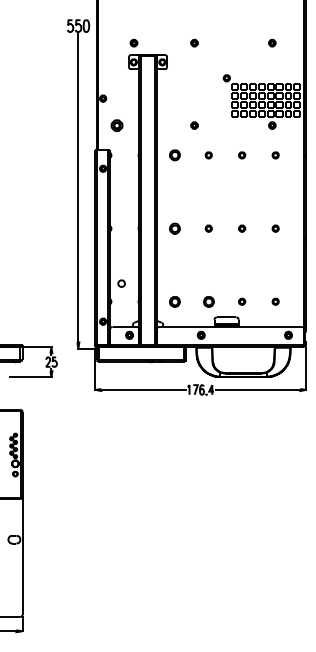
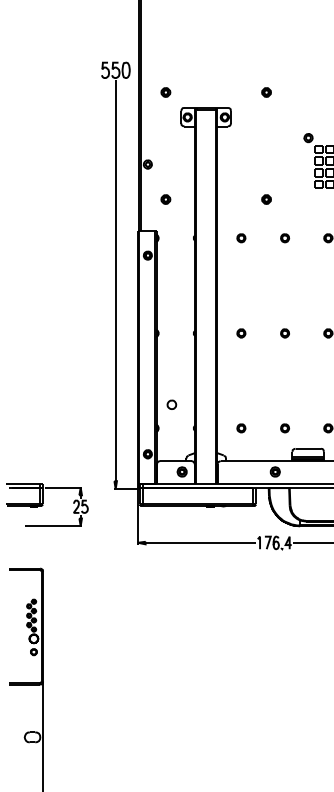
part: (133, 42) -> (165, 91), moved
part: (116, 125) -> (165, 199), size x0.62
part: (175, 155) -> (241, 238), size x0.62
part: (175, 228) -> (241, 333), size x0.62
part: (175, 301) -> (241, 428), size x0.62
part: (208, 301) -> (284, 428), size x0.62

